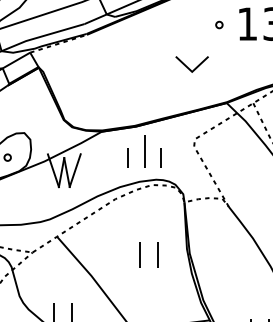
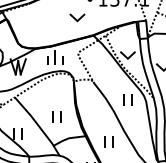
part: (146, 254) -> (56, 116), moved

